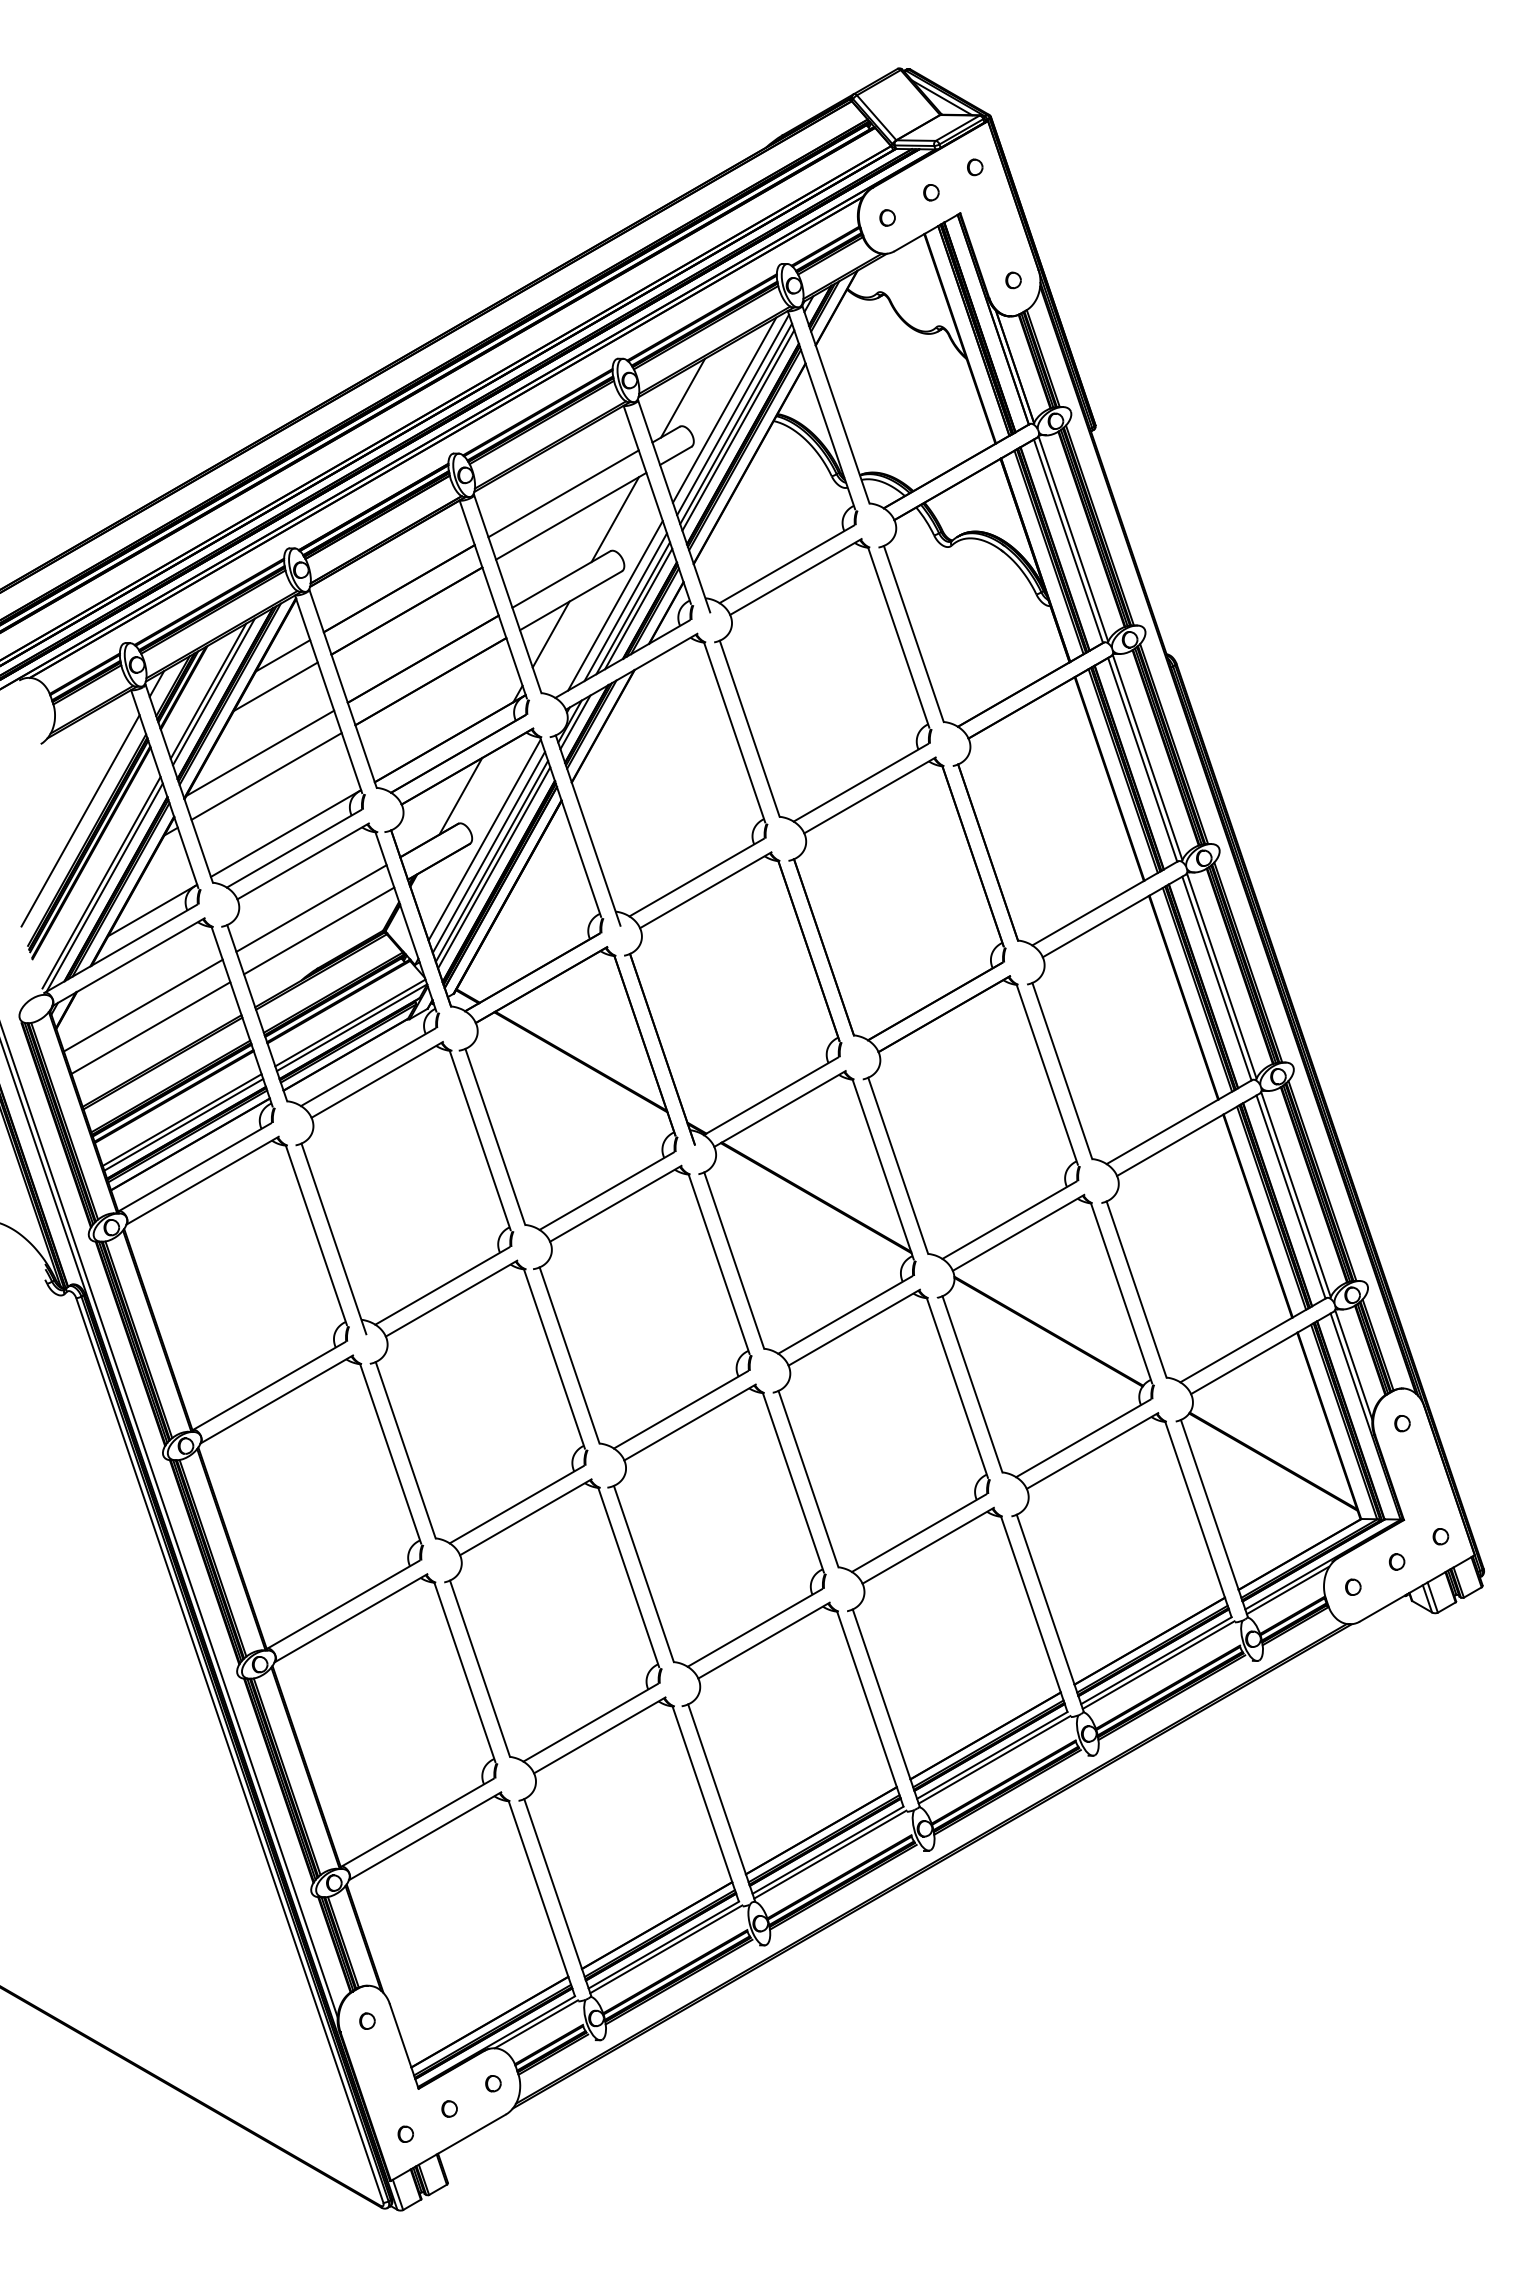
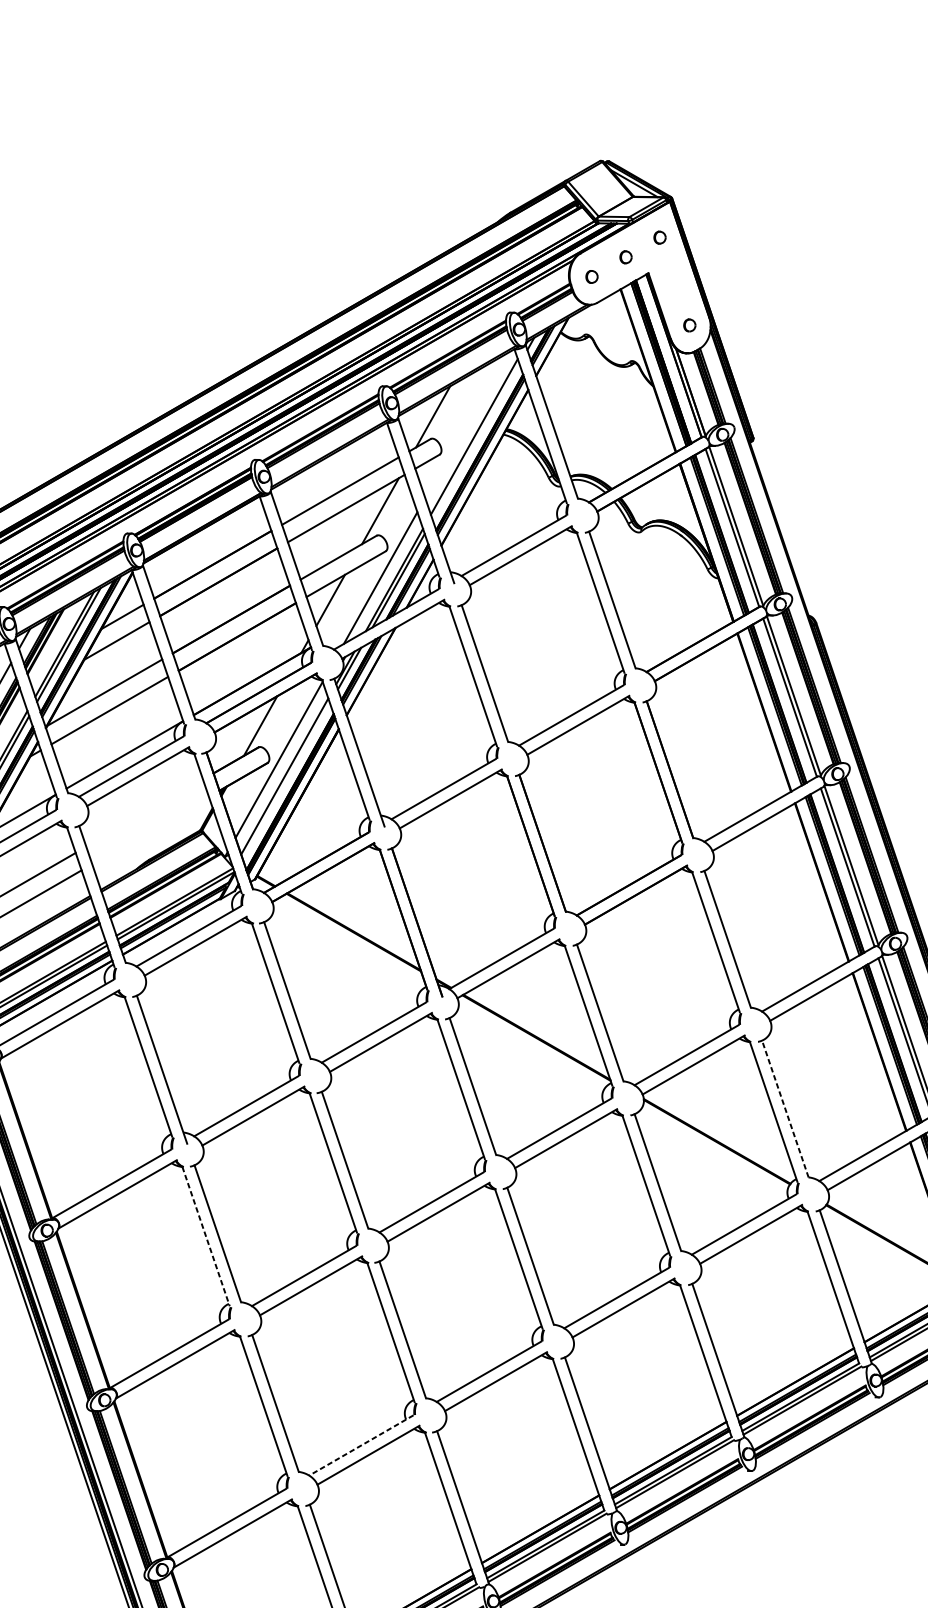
line: (724, 409) -> (465, 425), removed
line: (733, 414) -> (472, 429), removed
line: (738, 430) -> (476, 441), removed
line: (625, 607) -> (388, 579), removed
line: (488, 851) -> (282, 768), removed
line: (494, 867) -> (286, 781), removed
line: (311, 908) -> (144, 813), removed
line: (319, 930) -> (150, 830), removed
line: (1136, 1289) -> (785, 1108), solid -> dashed
line: (390, 1453) -> (205, 1236), solid -> dashed
line: (590, 1722) -> (361, 1445), solid -> dashed

